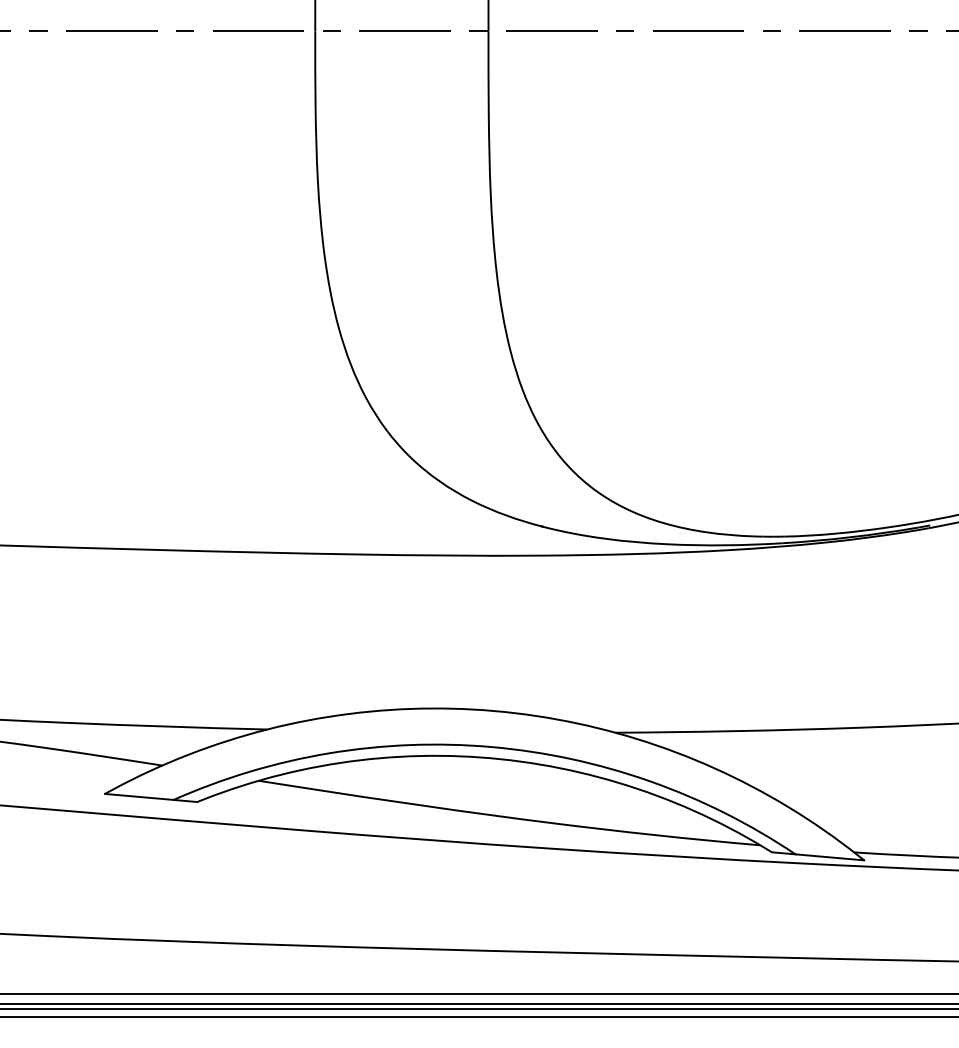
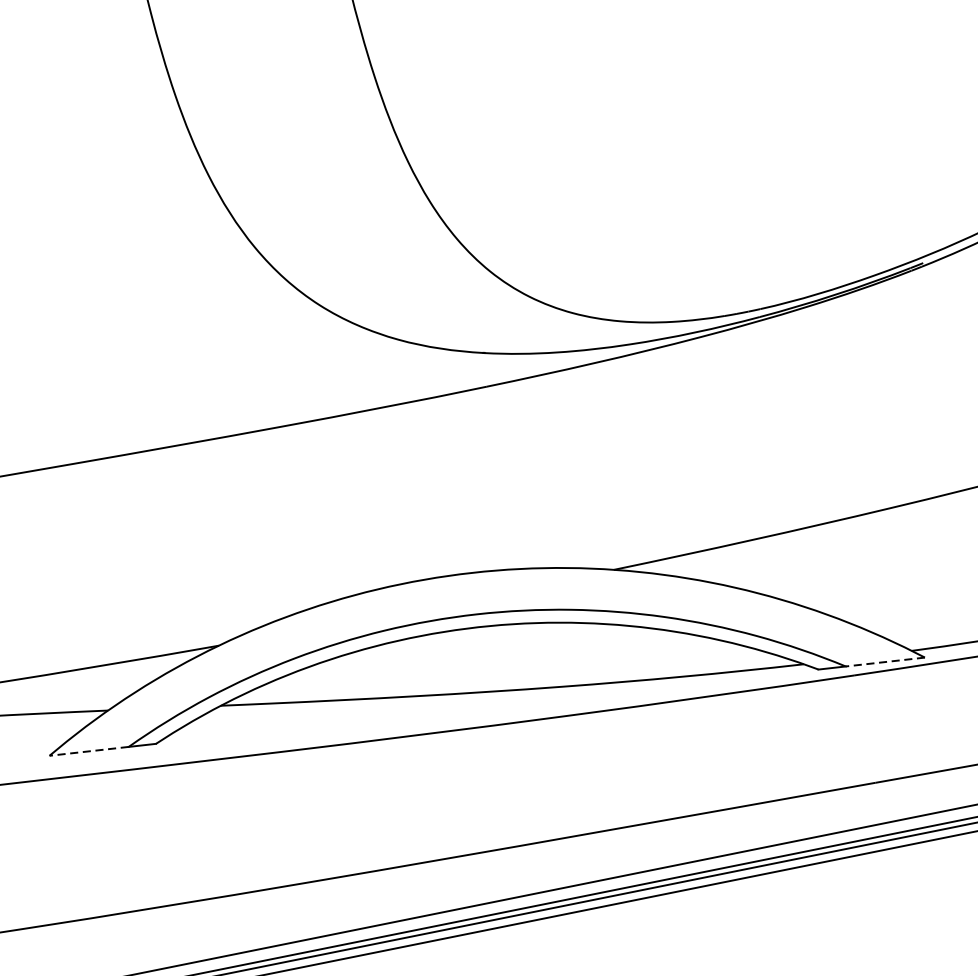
line: (138, 796) -> (88, 751), solid -> dashed
line: (829, 857) -> (884, 662), solid -> dashed

